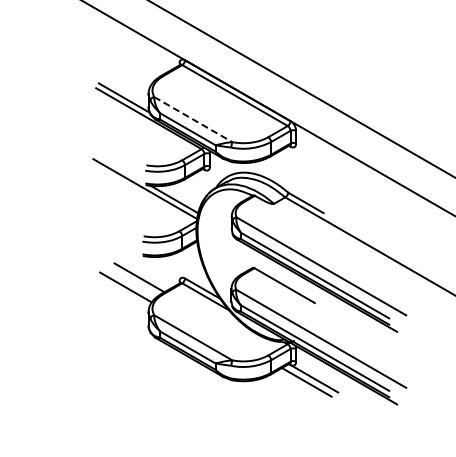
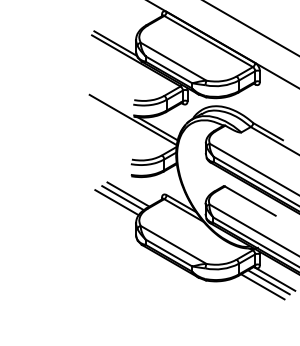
line: (193, 119) -> (173, 61), dashed -> solid
line: (132, 281) -> (122, 197), added
line: (299, 387) -> (262, 286), added

